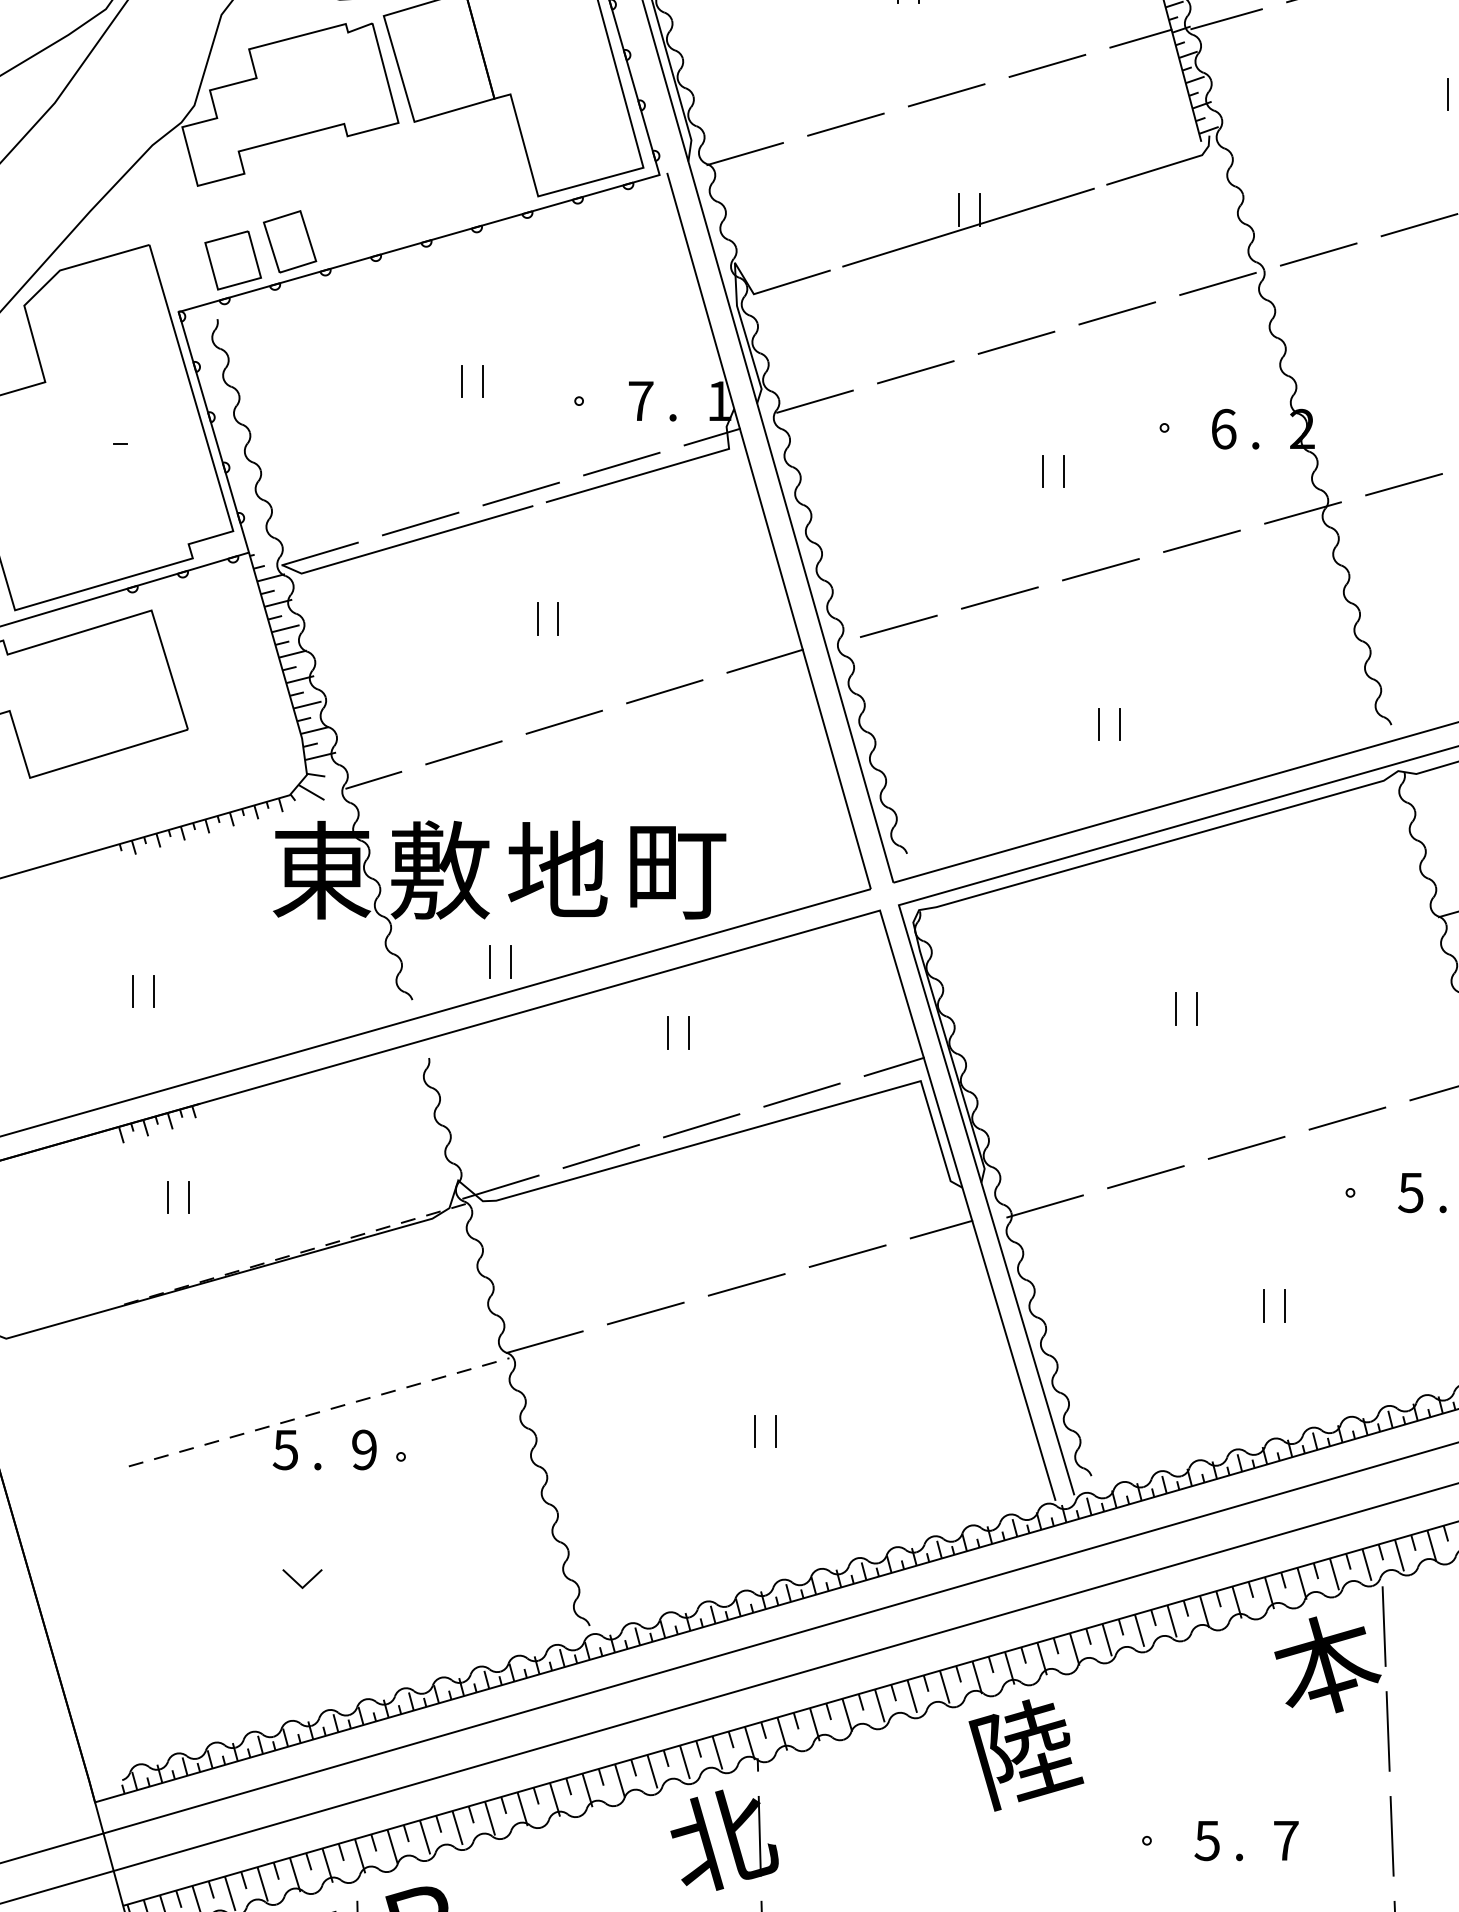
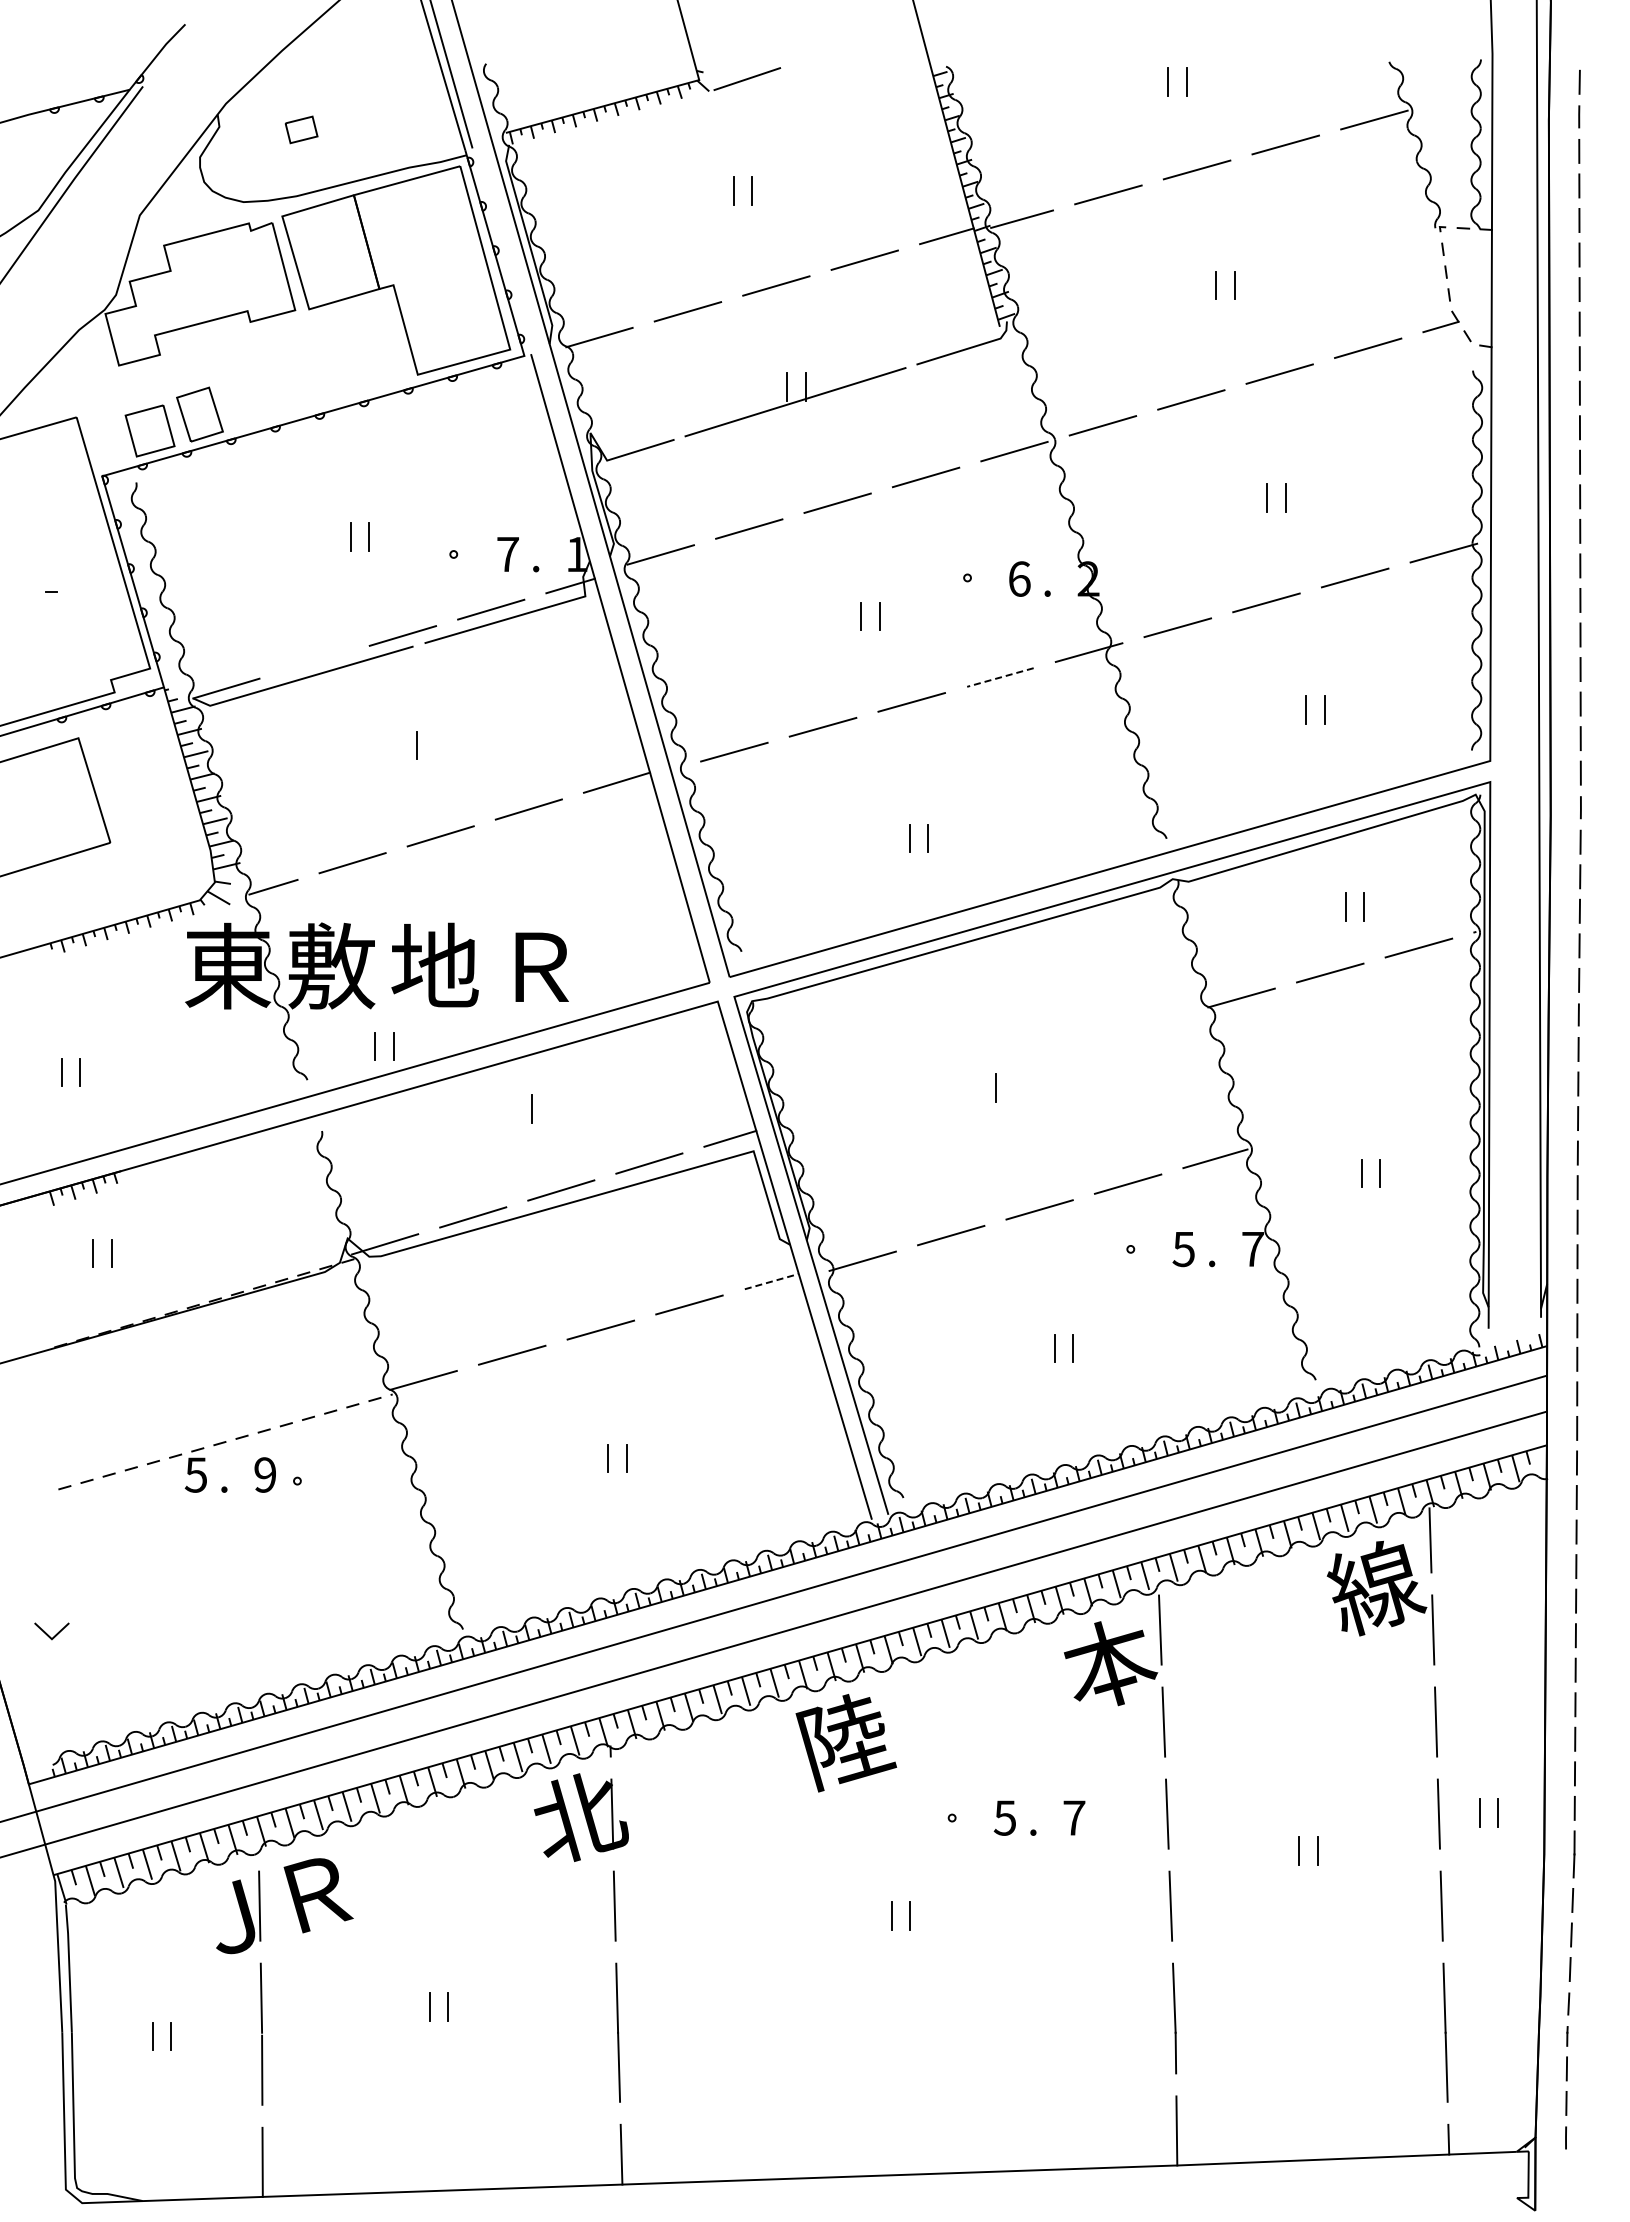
line: (420, 524) -> (314, 662), removed
line: (1202, 541) -> (1000, 677), solid -> dashed
line: (558, 618) -> (435, 745), removed
text: (677, 872) -> (540, 968), 町 -> Ｒ
line: (1175, 1008) -> (977, 1087), removed
line: (689, 1032) -> (550, 1108), removed
line: (942, 1229) -> (772, 1281), solid -> dashed
line: (298, 1582) -> (48, 1634), moved

